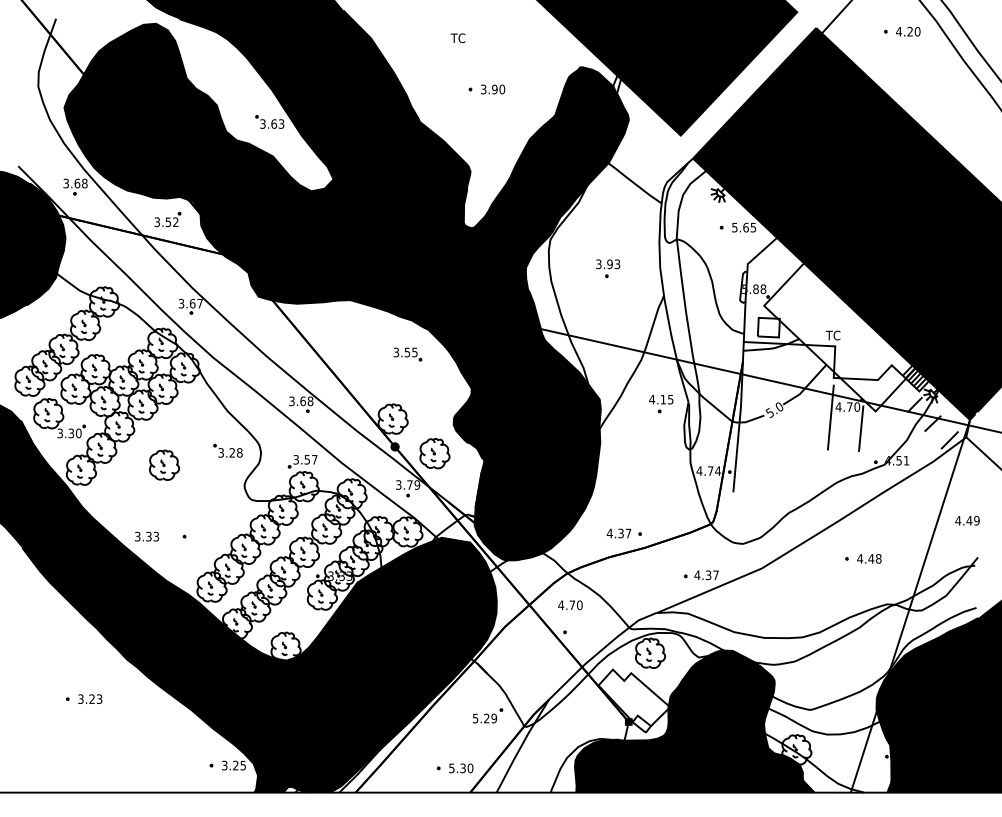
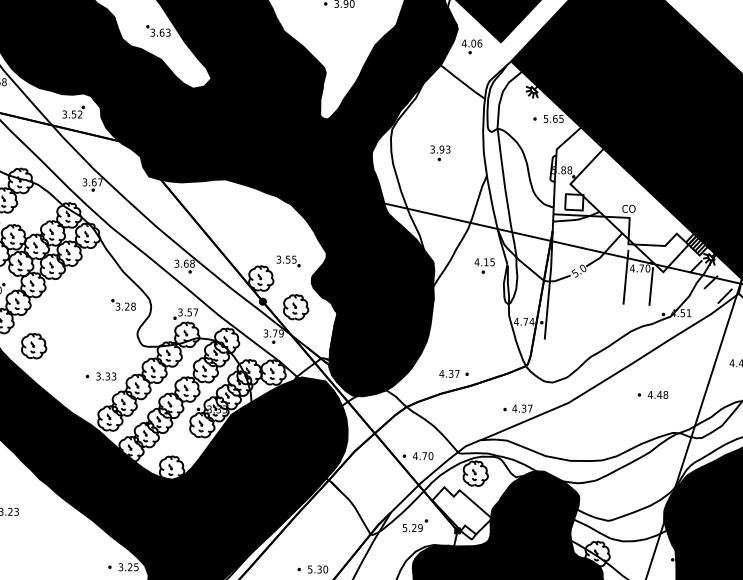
part: (645, 140) -> (471, 46), added
text: (833, 335) -> (628, 208), TC -> CO
part: (407, 354) -> (288, 261), moved
part: (164, 464) -> (34, 345), moved
text: (147, 536) -> (106, 376), moved
text: (570, 605) -> (423, 456), moved
part: (487, 715) -> (414, 525), moved

